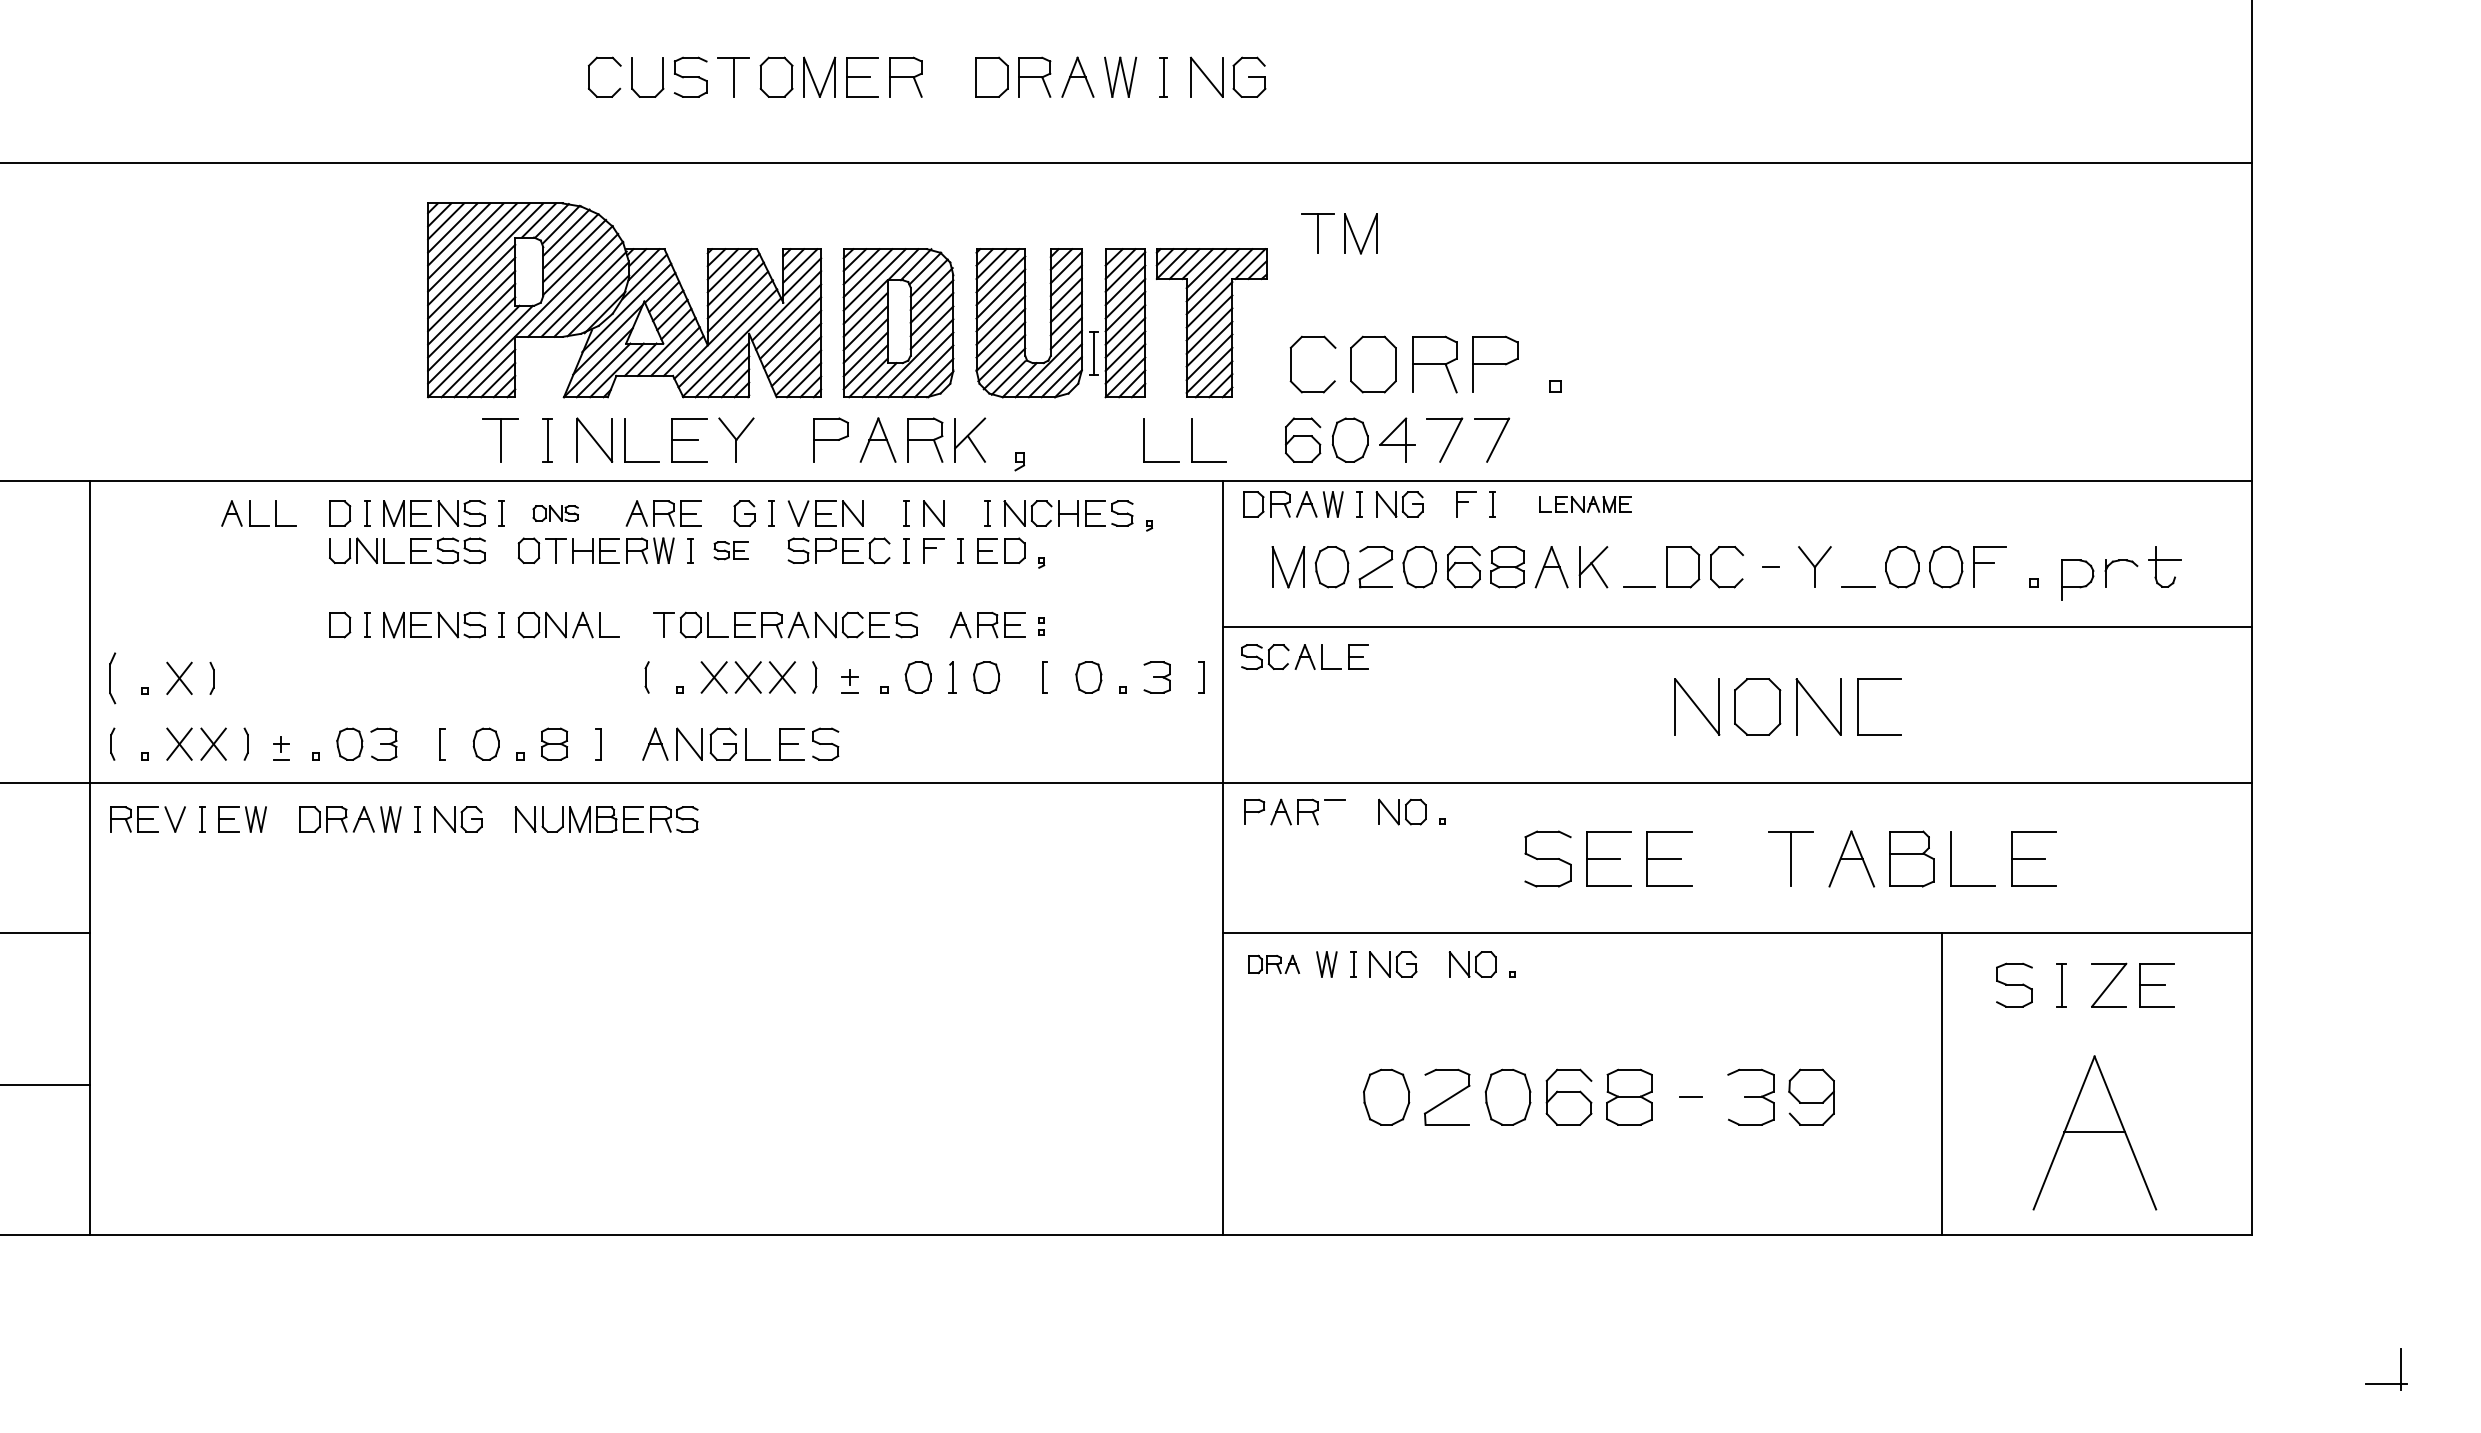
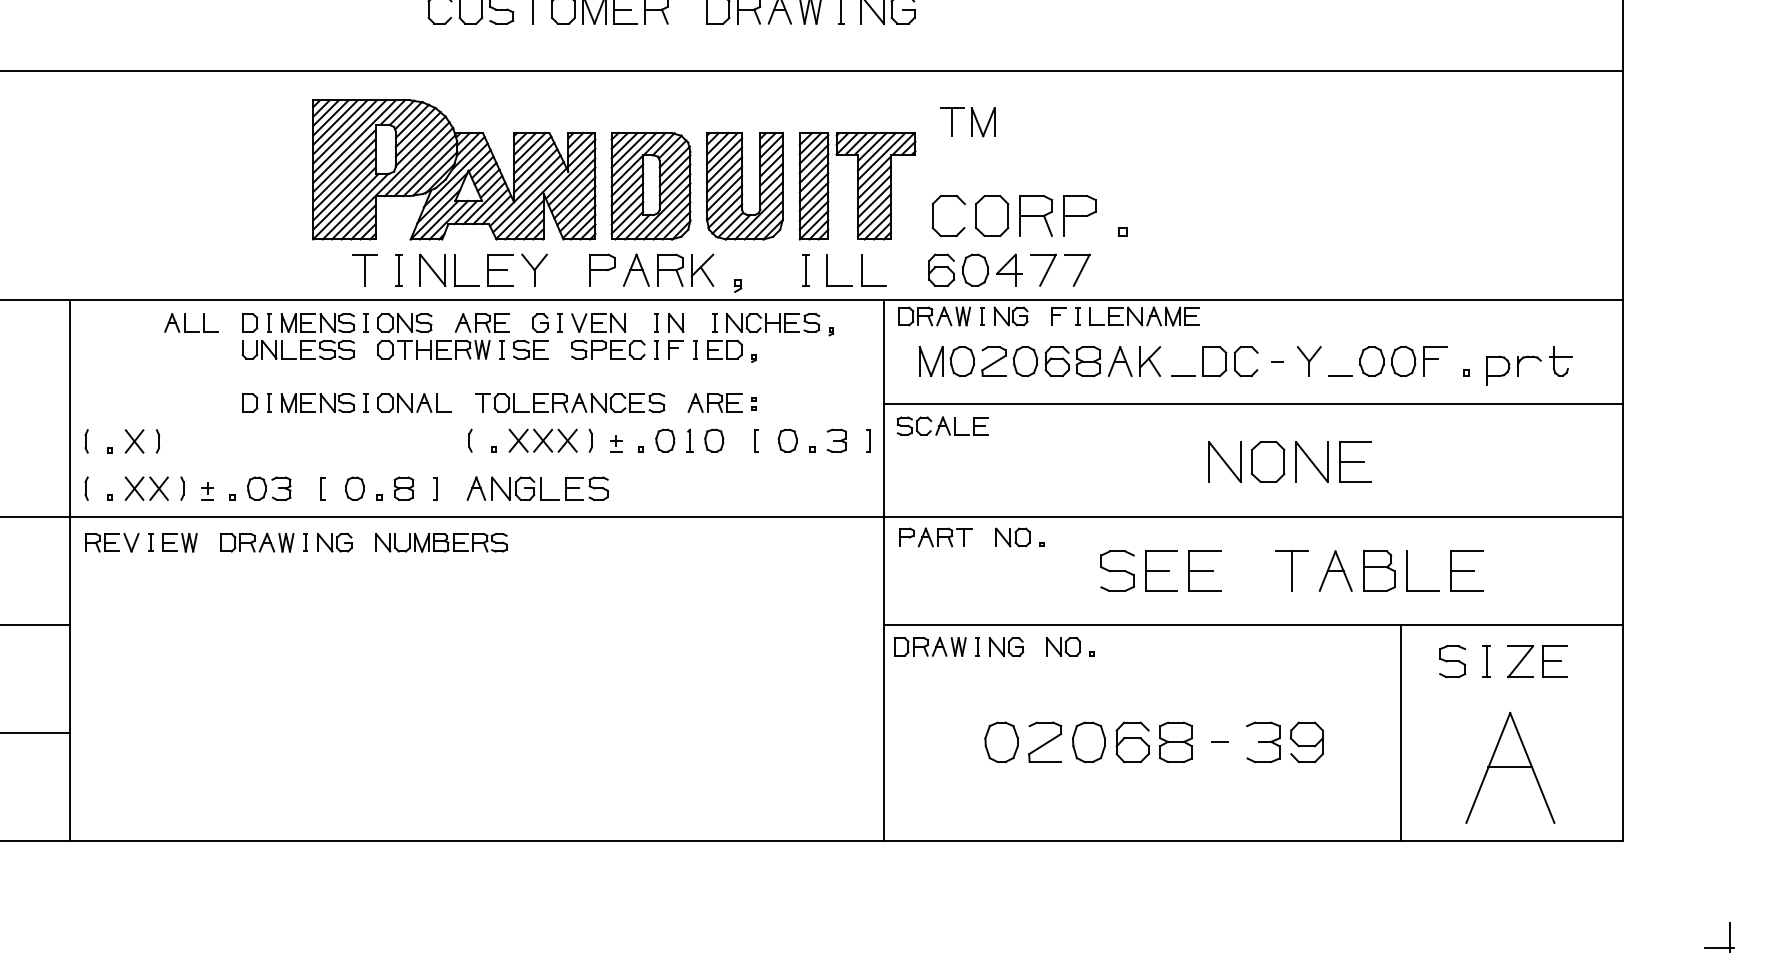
part: (1093, 353) -> (805, 270), moved
part: (1585, 504) -> (1144, 316), size x1.67
part: (555, 513) -> (404, 322), size x1.67
part: (730, 550) -> (530, 349), size x1.43
part: (112, 678) -> (86, 441), size x0.62
line: (1873, 706) -> (1351, 461), added
line: (1334, 811) -> (964, 537), added
part: (1273, 964) -> (920, 646), size x1.43

